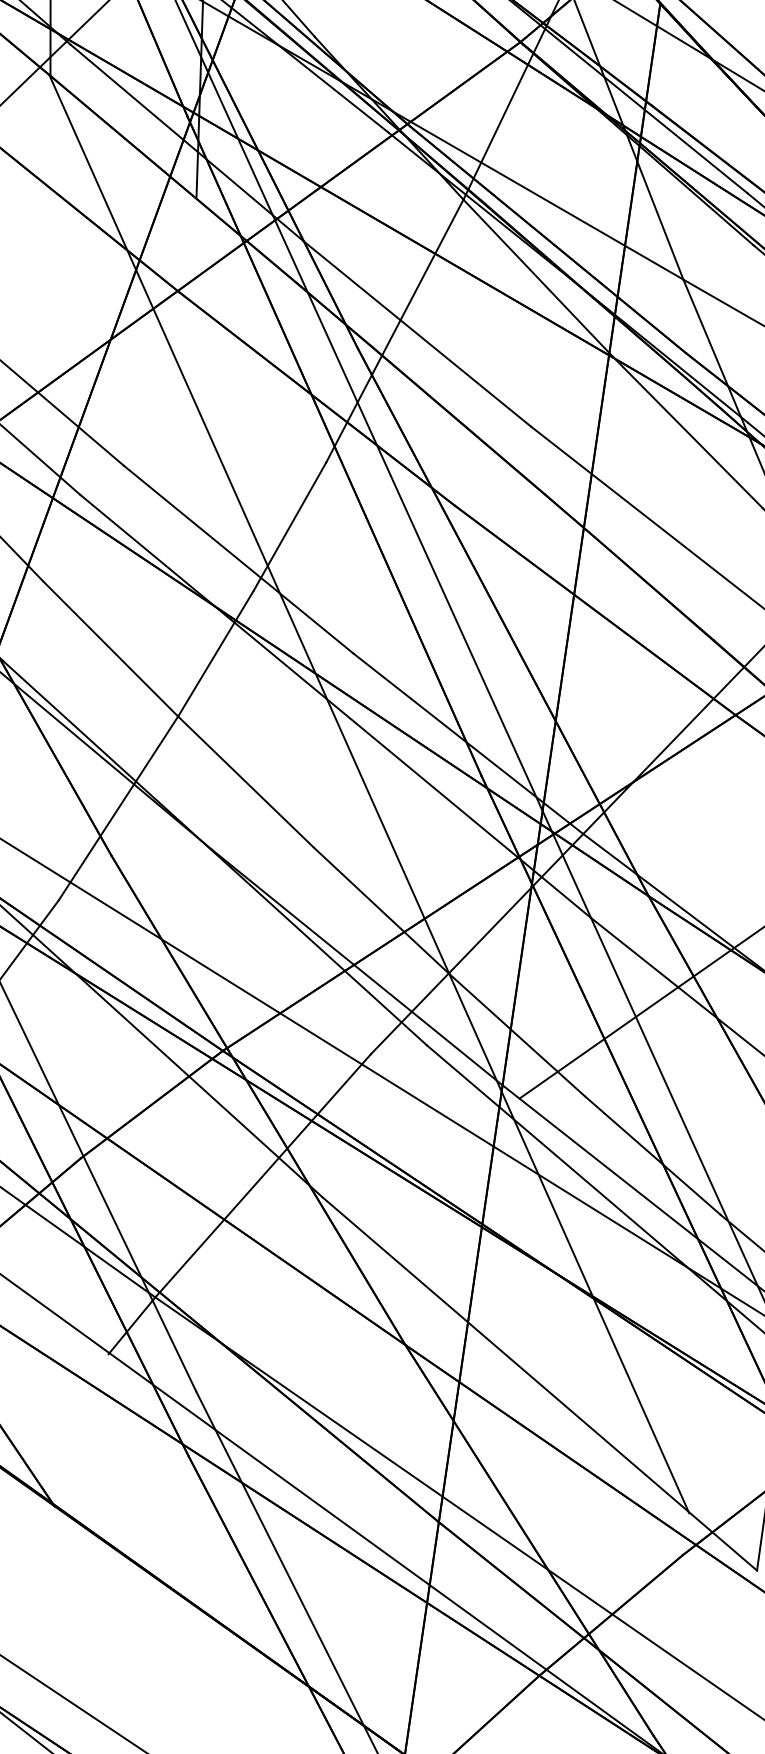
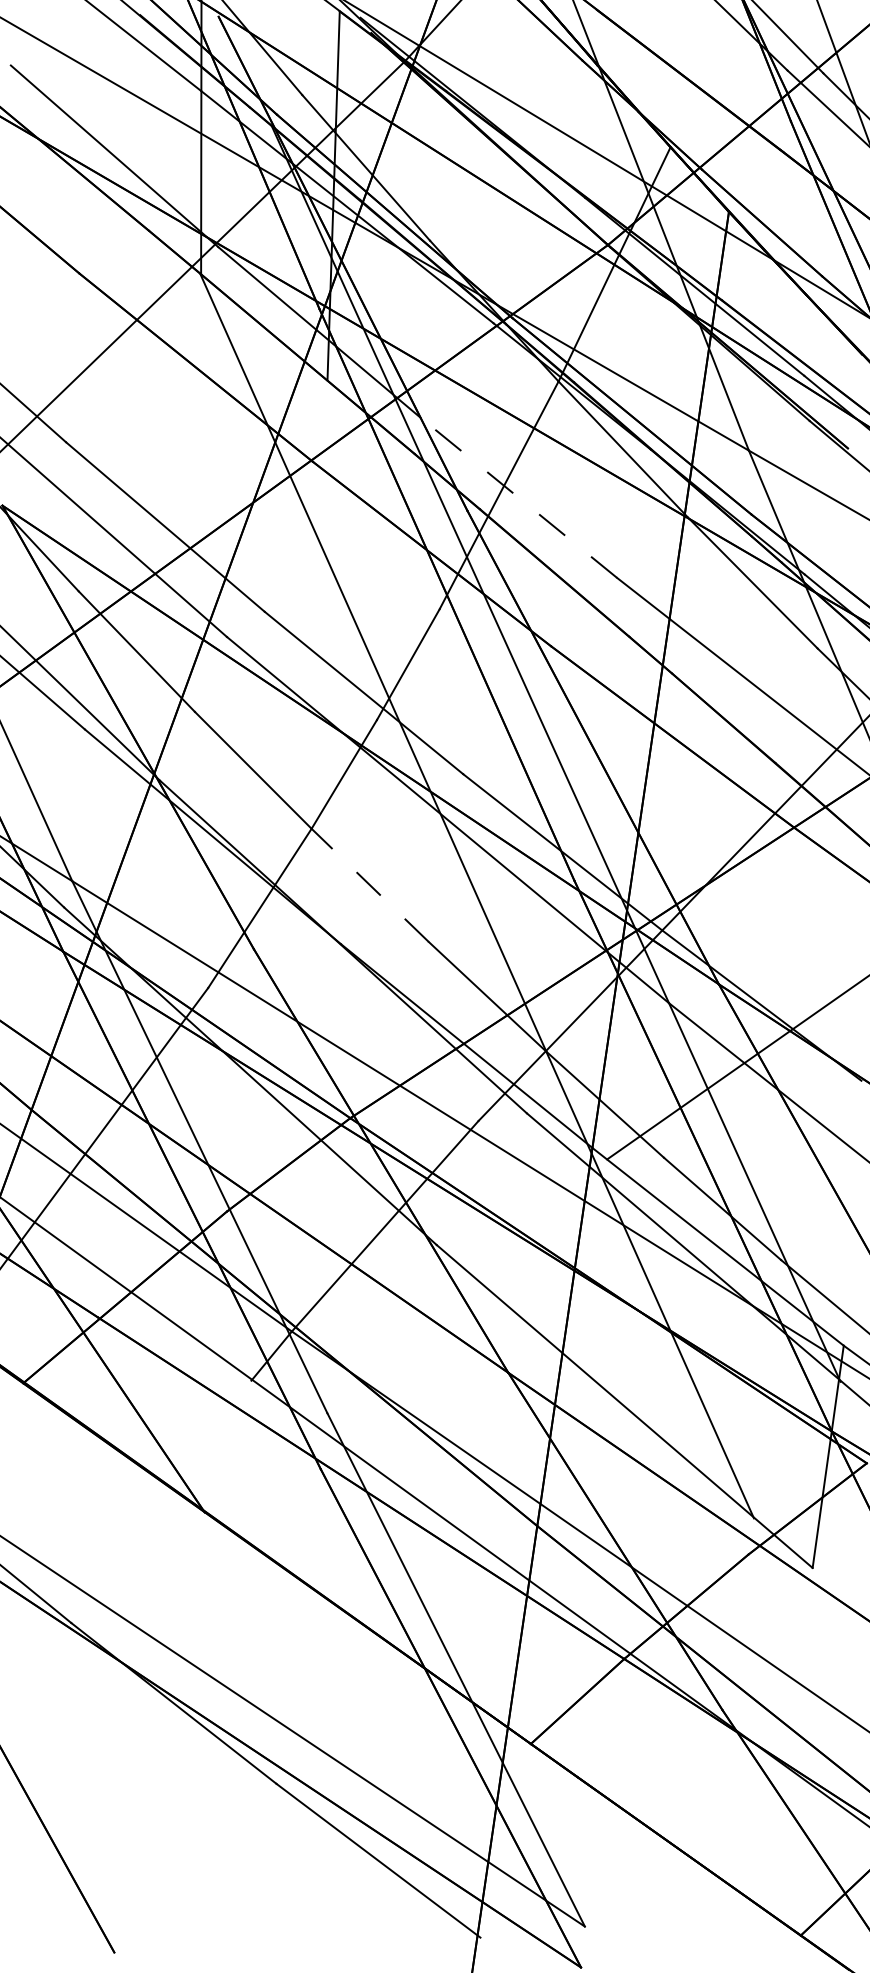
line: (417, 333) -> (518, 497), solid -> dashed
line: (246, 782) -> (370, 885), solid -> dashed

